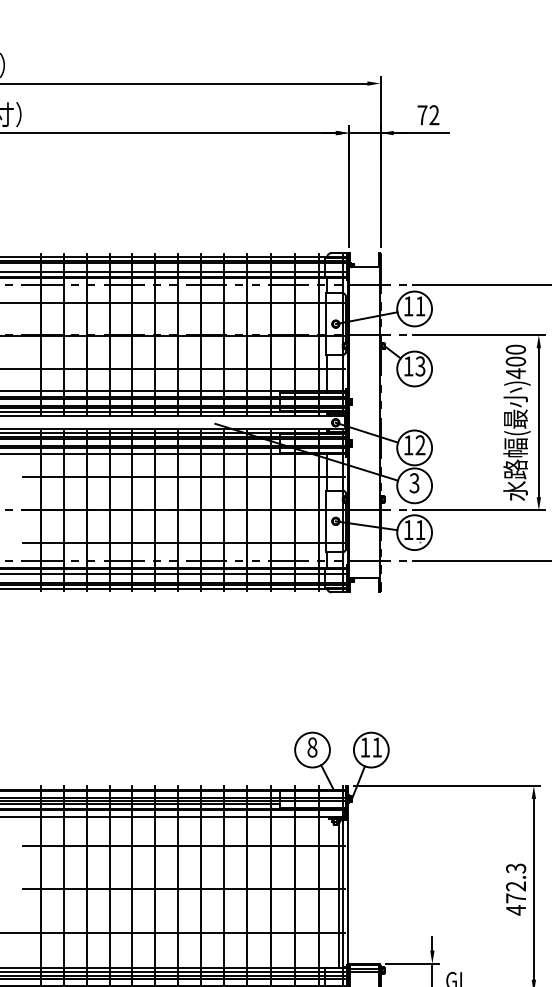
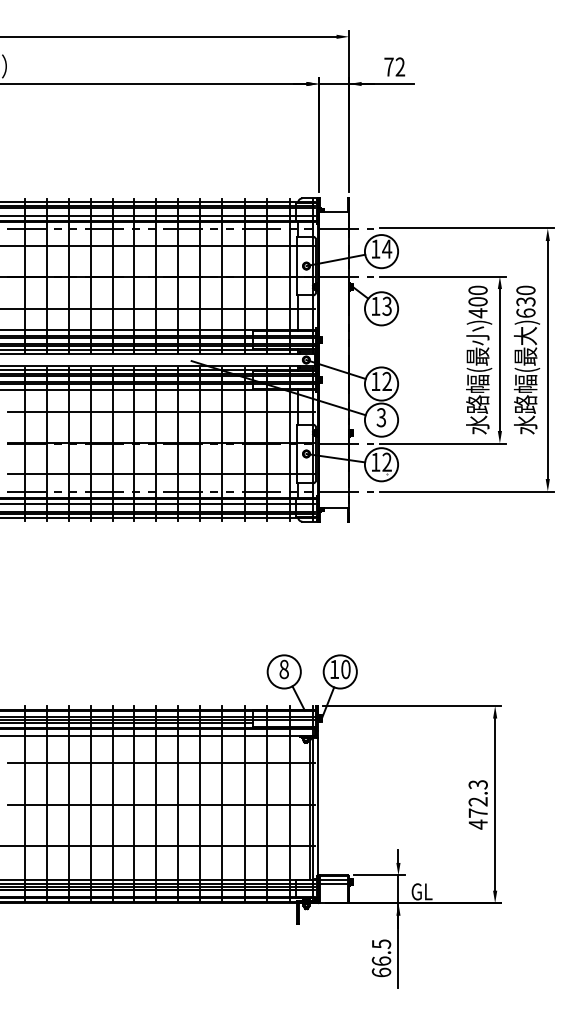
text: (420, 305) -> (387, 248), 11 -> 14
text: (419, 529) -> (386, 461), 11 -> 12
text: (376, 747) -> (345, 669), 11 -> 10

